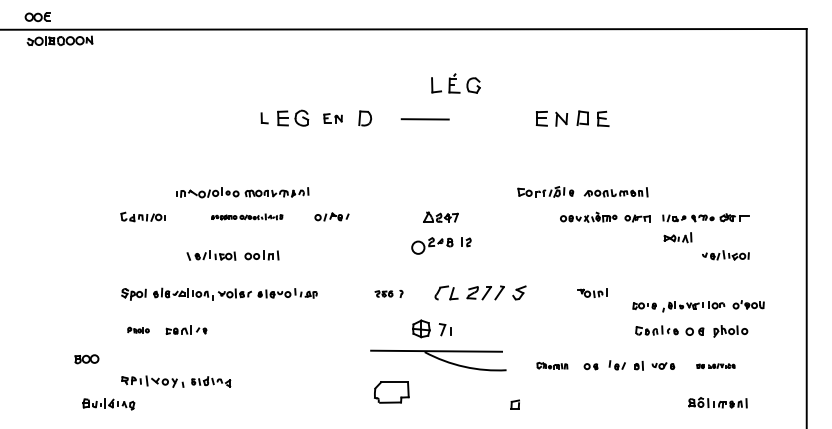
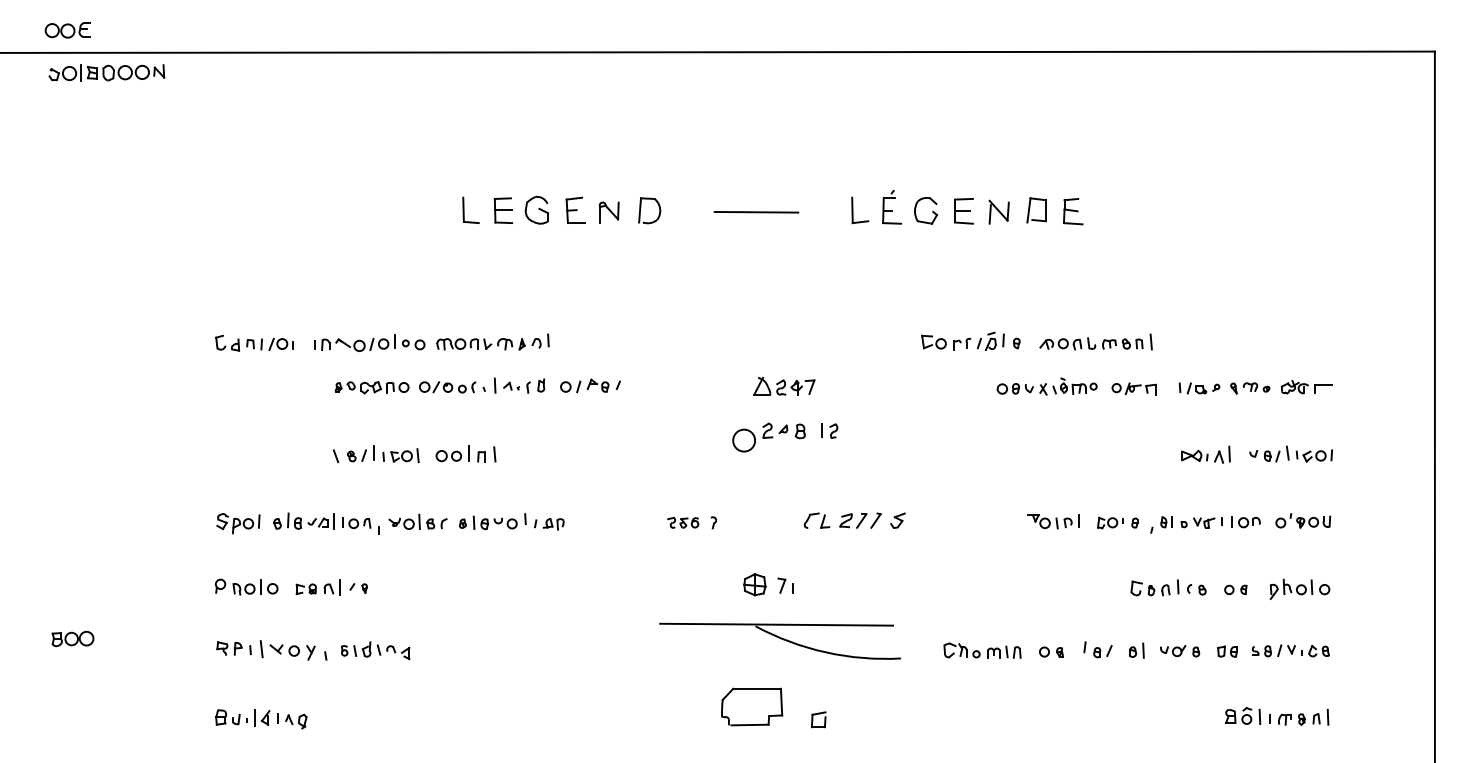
part: (455, 83) -> (893, 207), moved
part: (264, 118) -> (470, 210), size x1.43
part: (332, 118) -> (591, 210), size x1.67
part: (142, 216) -> (253, 342), moved
part: (246, 216) -> (438, 385), size x1.67
part: (677, 237) -> (1205, 454), moved
part: (480, 292) -> (854, 520), size x0.62
part: (698, 306) -> (1213, 523), moved
part: (431, 328) -> (767, 584), size x0.71
part: (138, 330) -> (246, 587), size x1.67
part: (694, 331) -> (1235, 589), size x0.71
part: (86, 359) -> (72, 639), moved
part: (552, 365) -> (982, 650), size x1.43
part: (715, 366) -> (1272, 651), size x1.67
part: (176, 381) -> (314, 650), moved
part: (391, 392) -> (751, 706), moved
part: (108, 404) -> (260, 719), moved
part: (514, 404) -> (817, 719), moved

